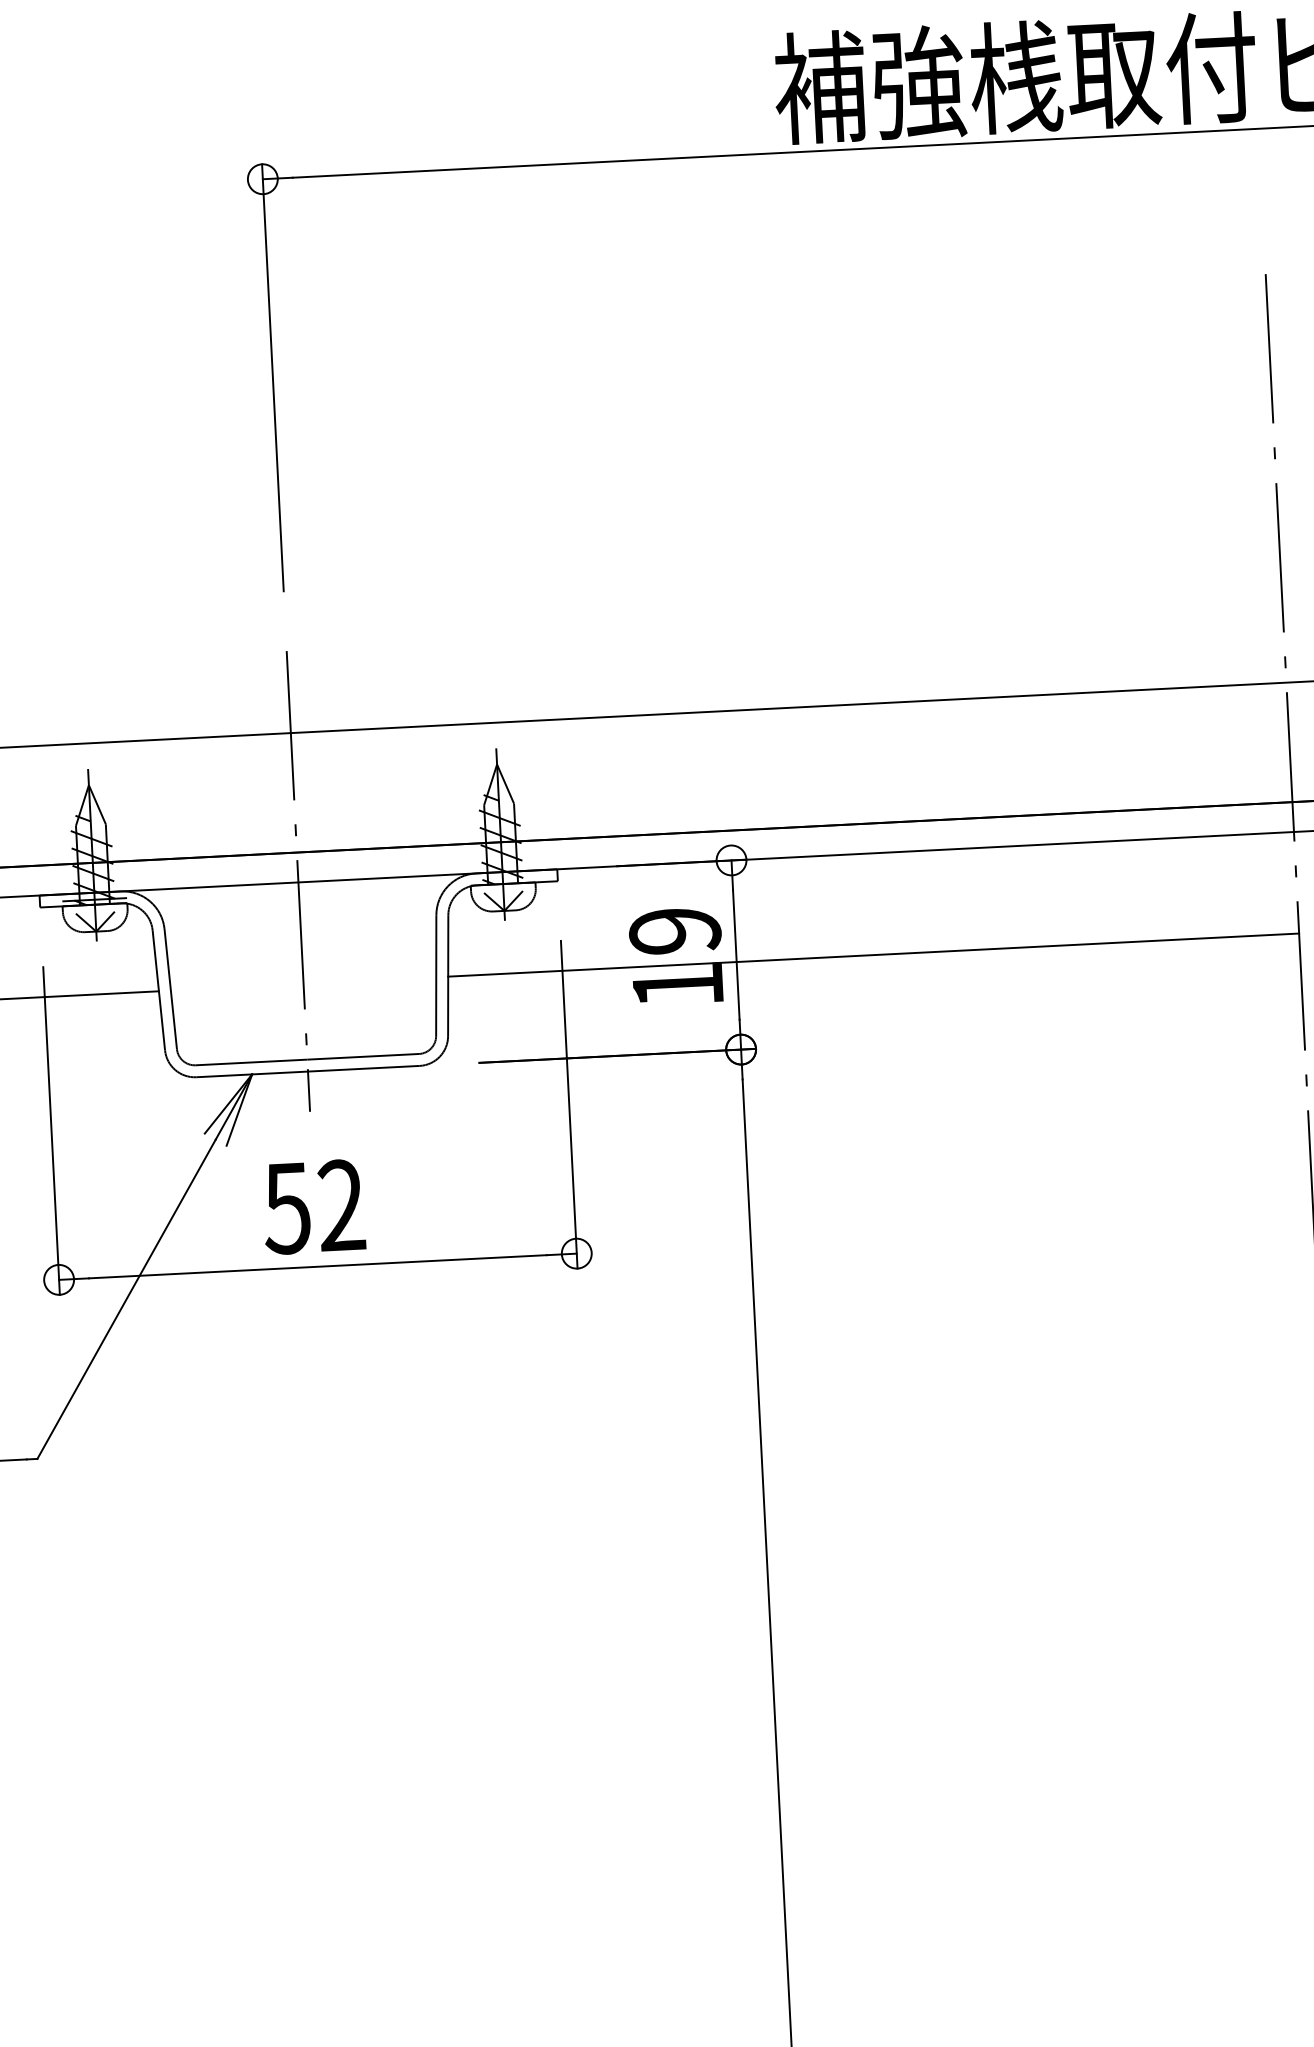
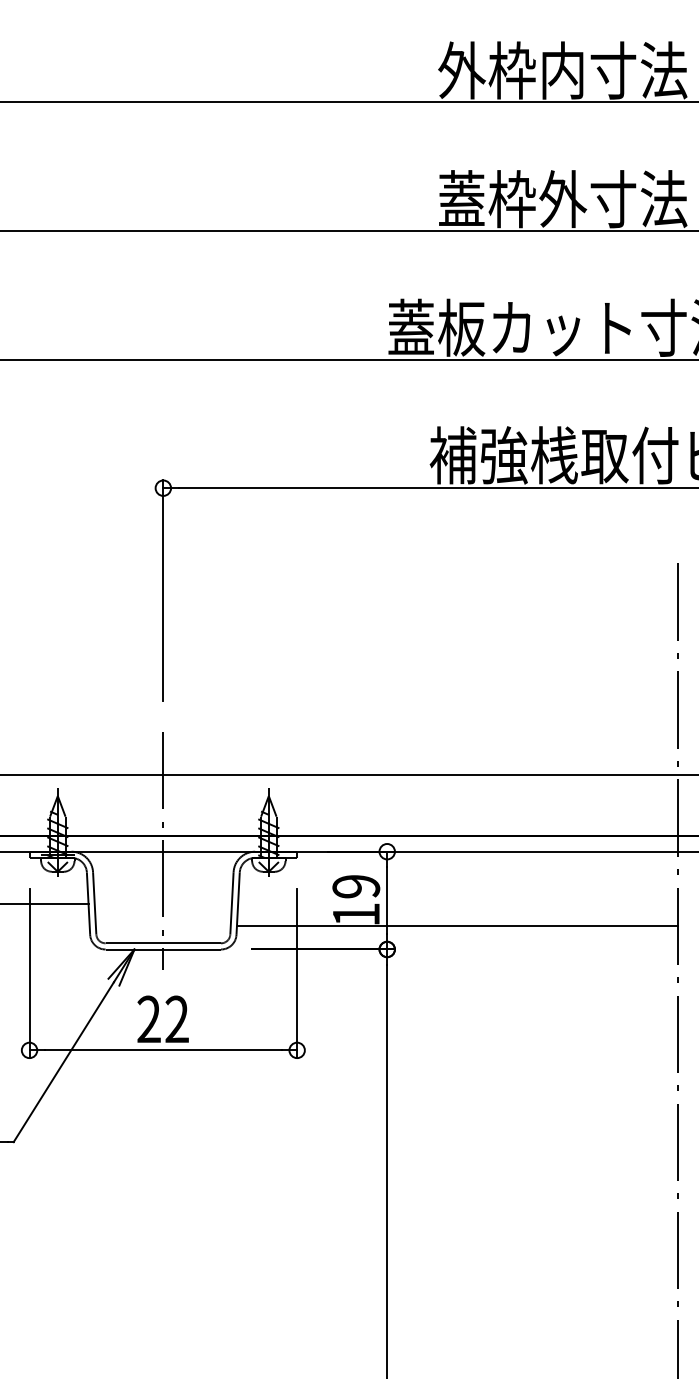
line: (872, 955) -> (457, 926), moved
text: (286, 1208) -> (148, 1019), 52 -> 22

